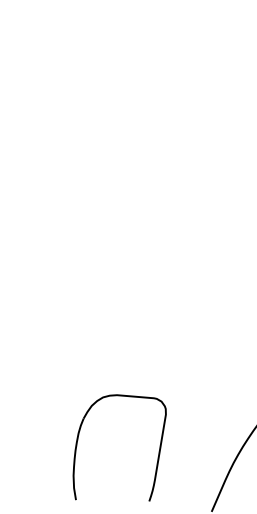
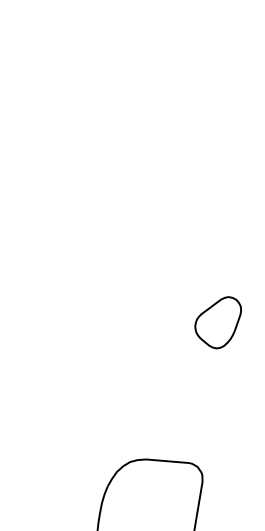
part: (179, 276) -> (218, 322), added

